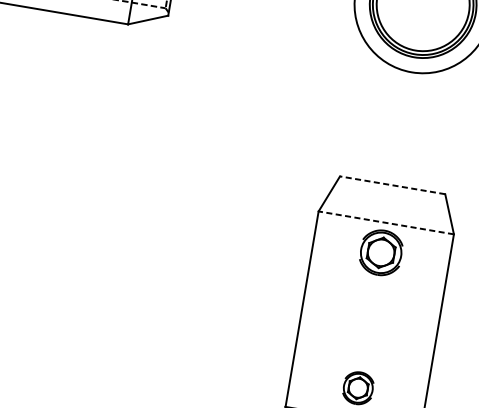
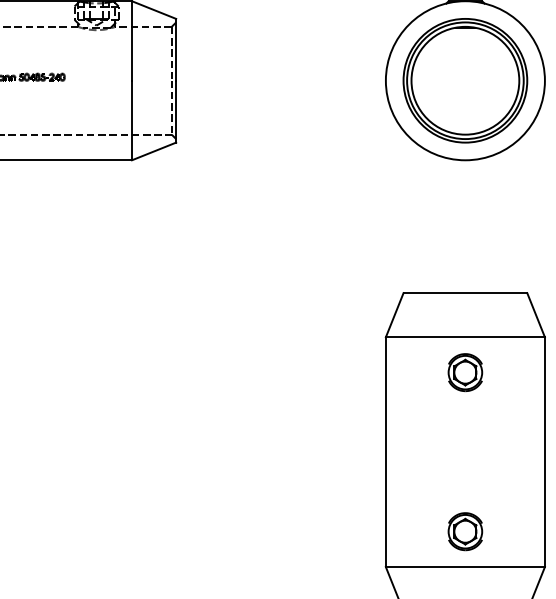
line: (392, 185) -> (465, 293), dashed -> solid
line: (386, 223) -> (465, 337), dashed -> solid
part: (381, 252) -> (465, 372), size x0.71

